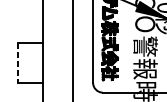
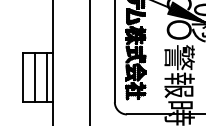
line: (28, 62) -> (34, 77), added
line: (38, 62) -> (47, 77), added
line: (18, 63) -> (22, 78), dashed -> solid

